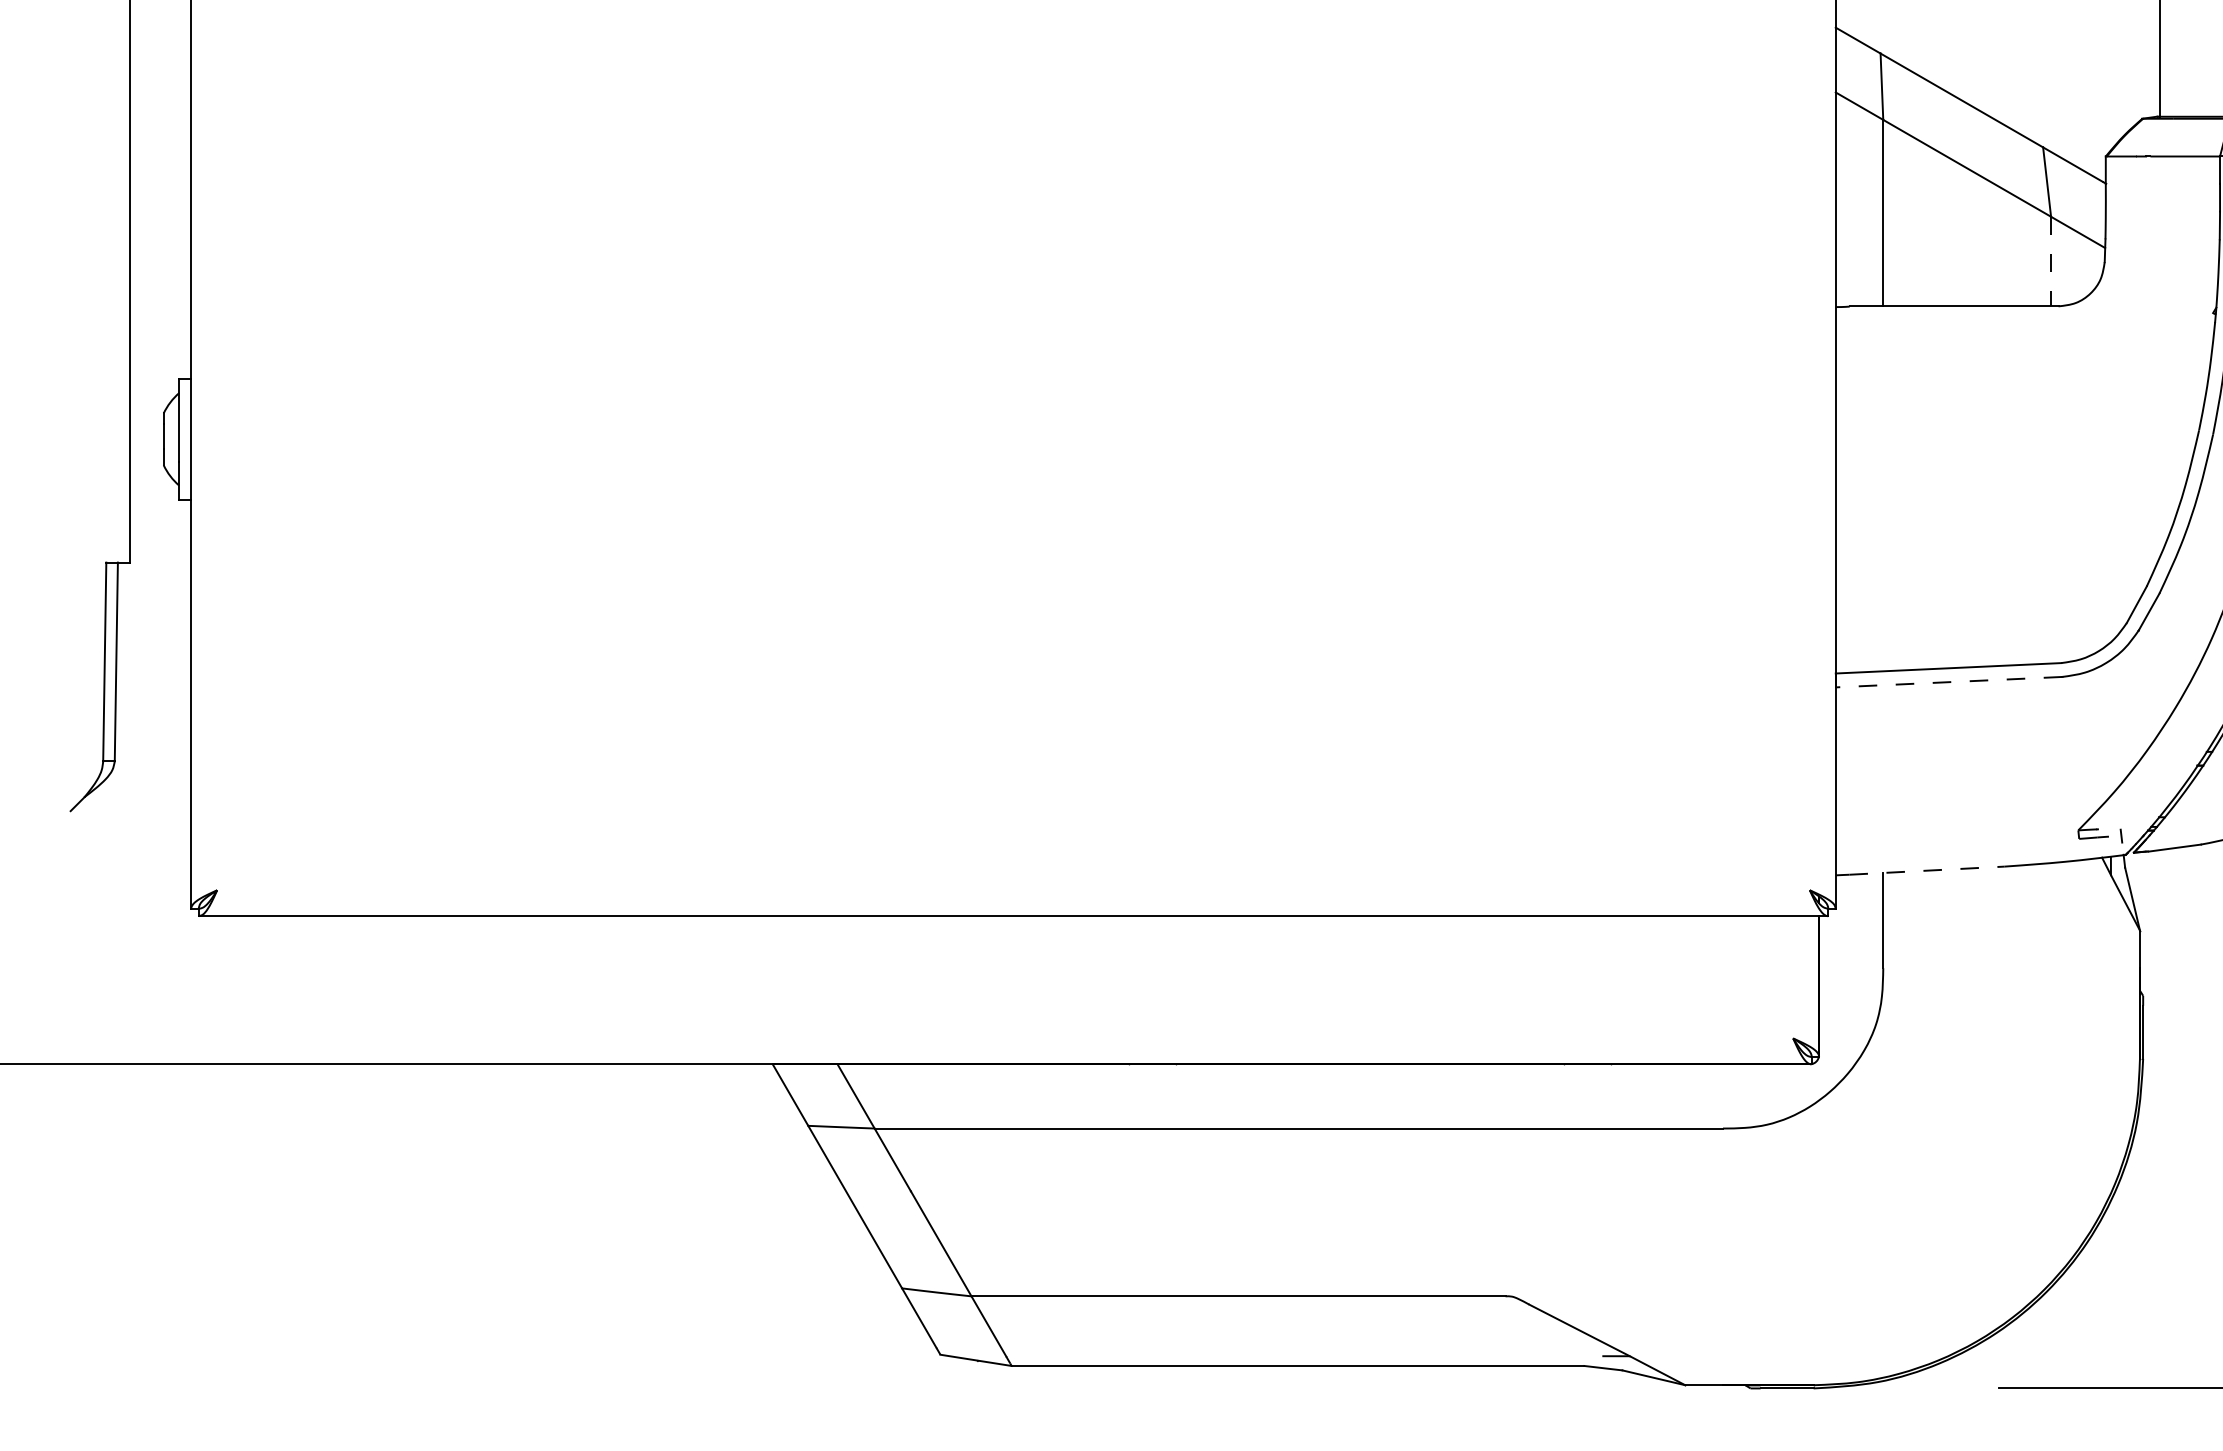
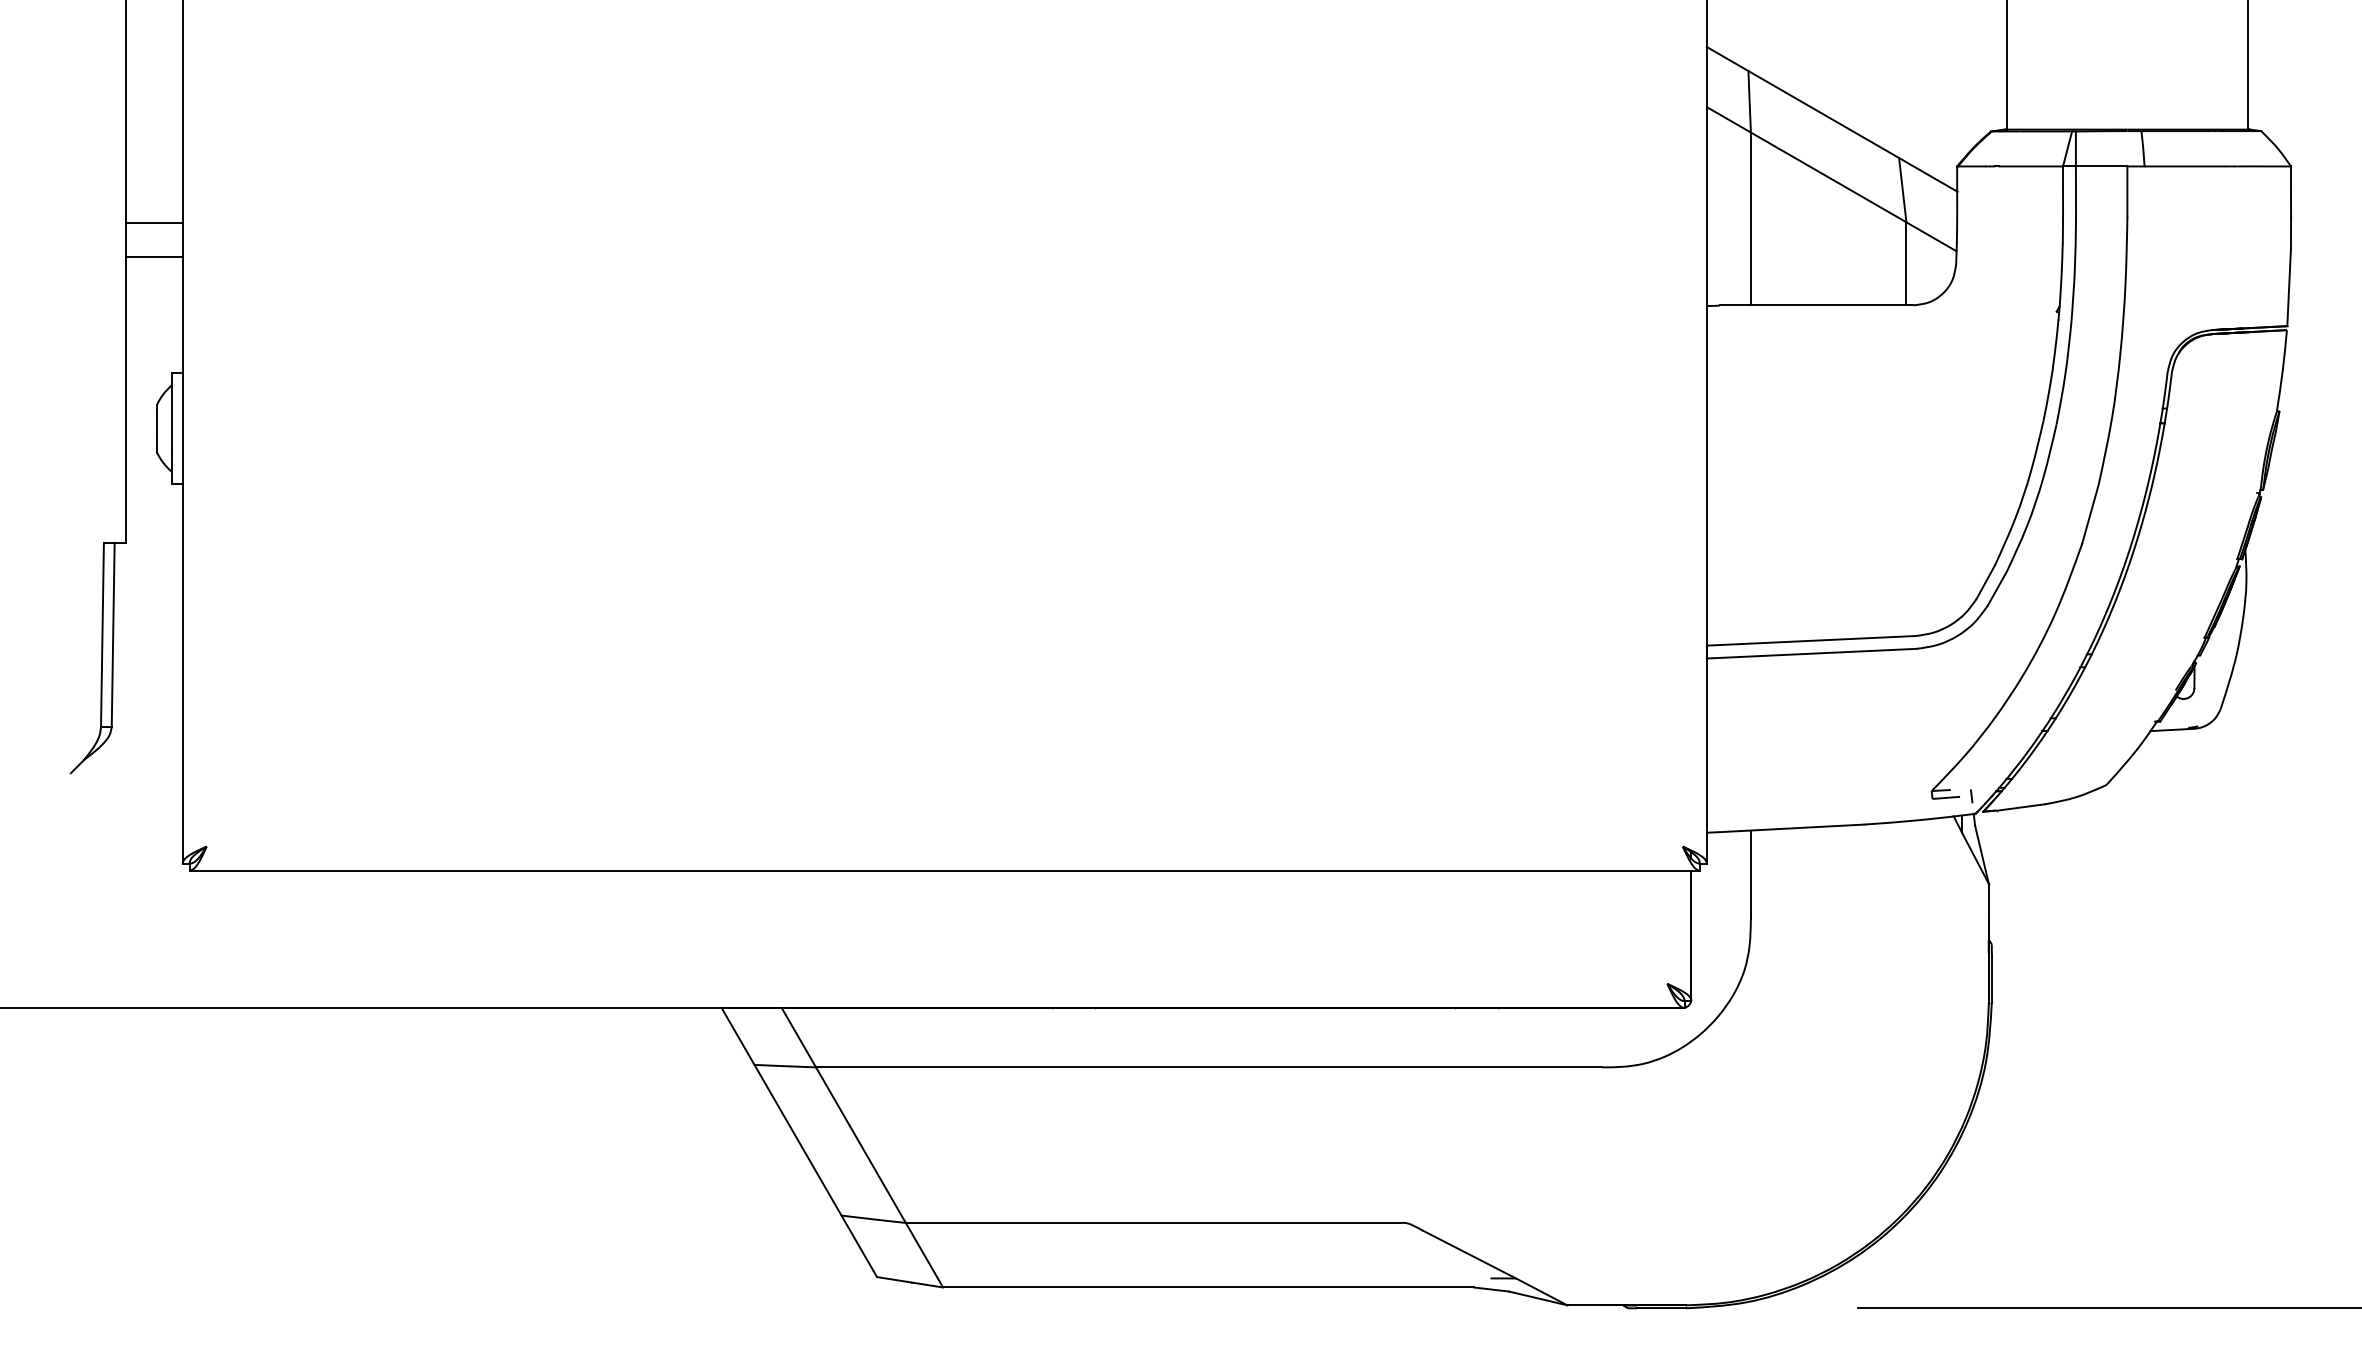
line: (160, 216) -> (154, 222), added
line: (160, 253) -> (154, 256), added
line: (2051, 261) -> (1906, 263), dashed -> solid
line: (1948, 681) -> (1811, 653), dashed -> solid
line: (1928, 870) -> (1792, 828), dashed -> solid

